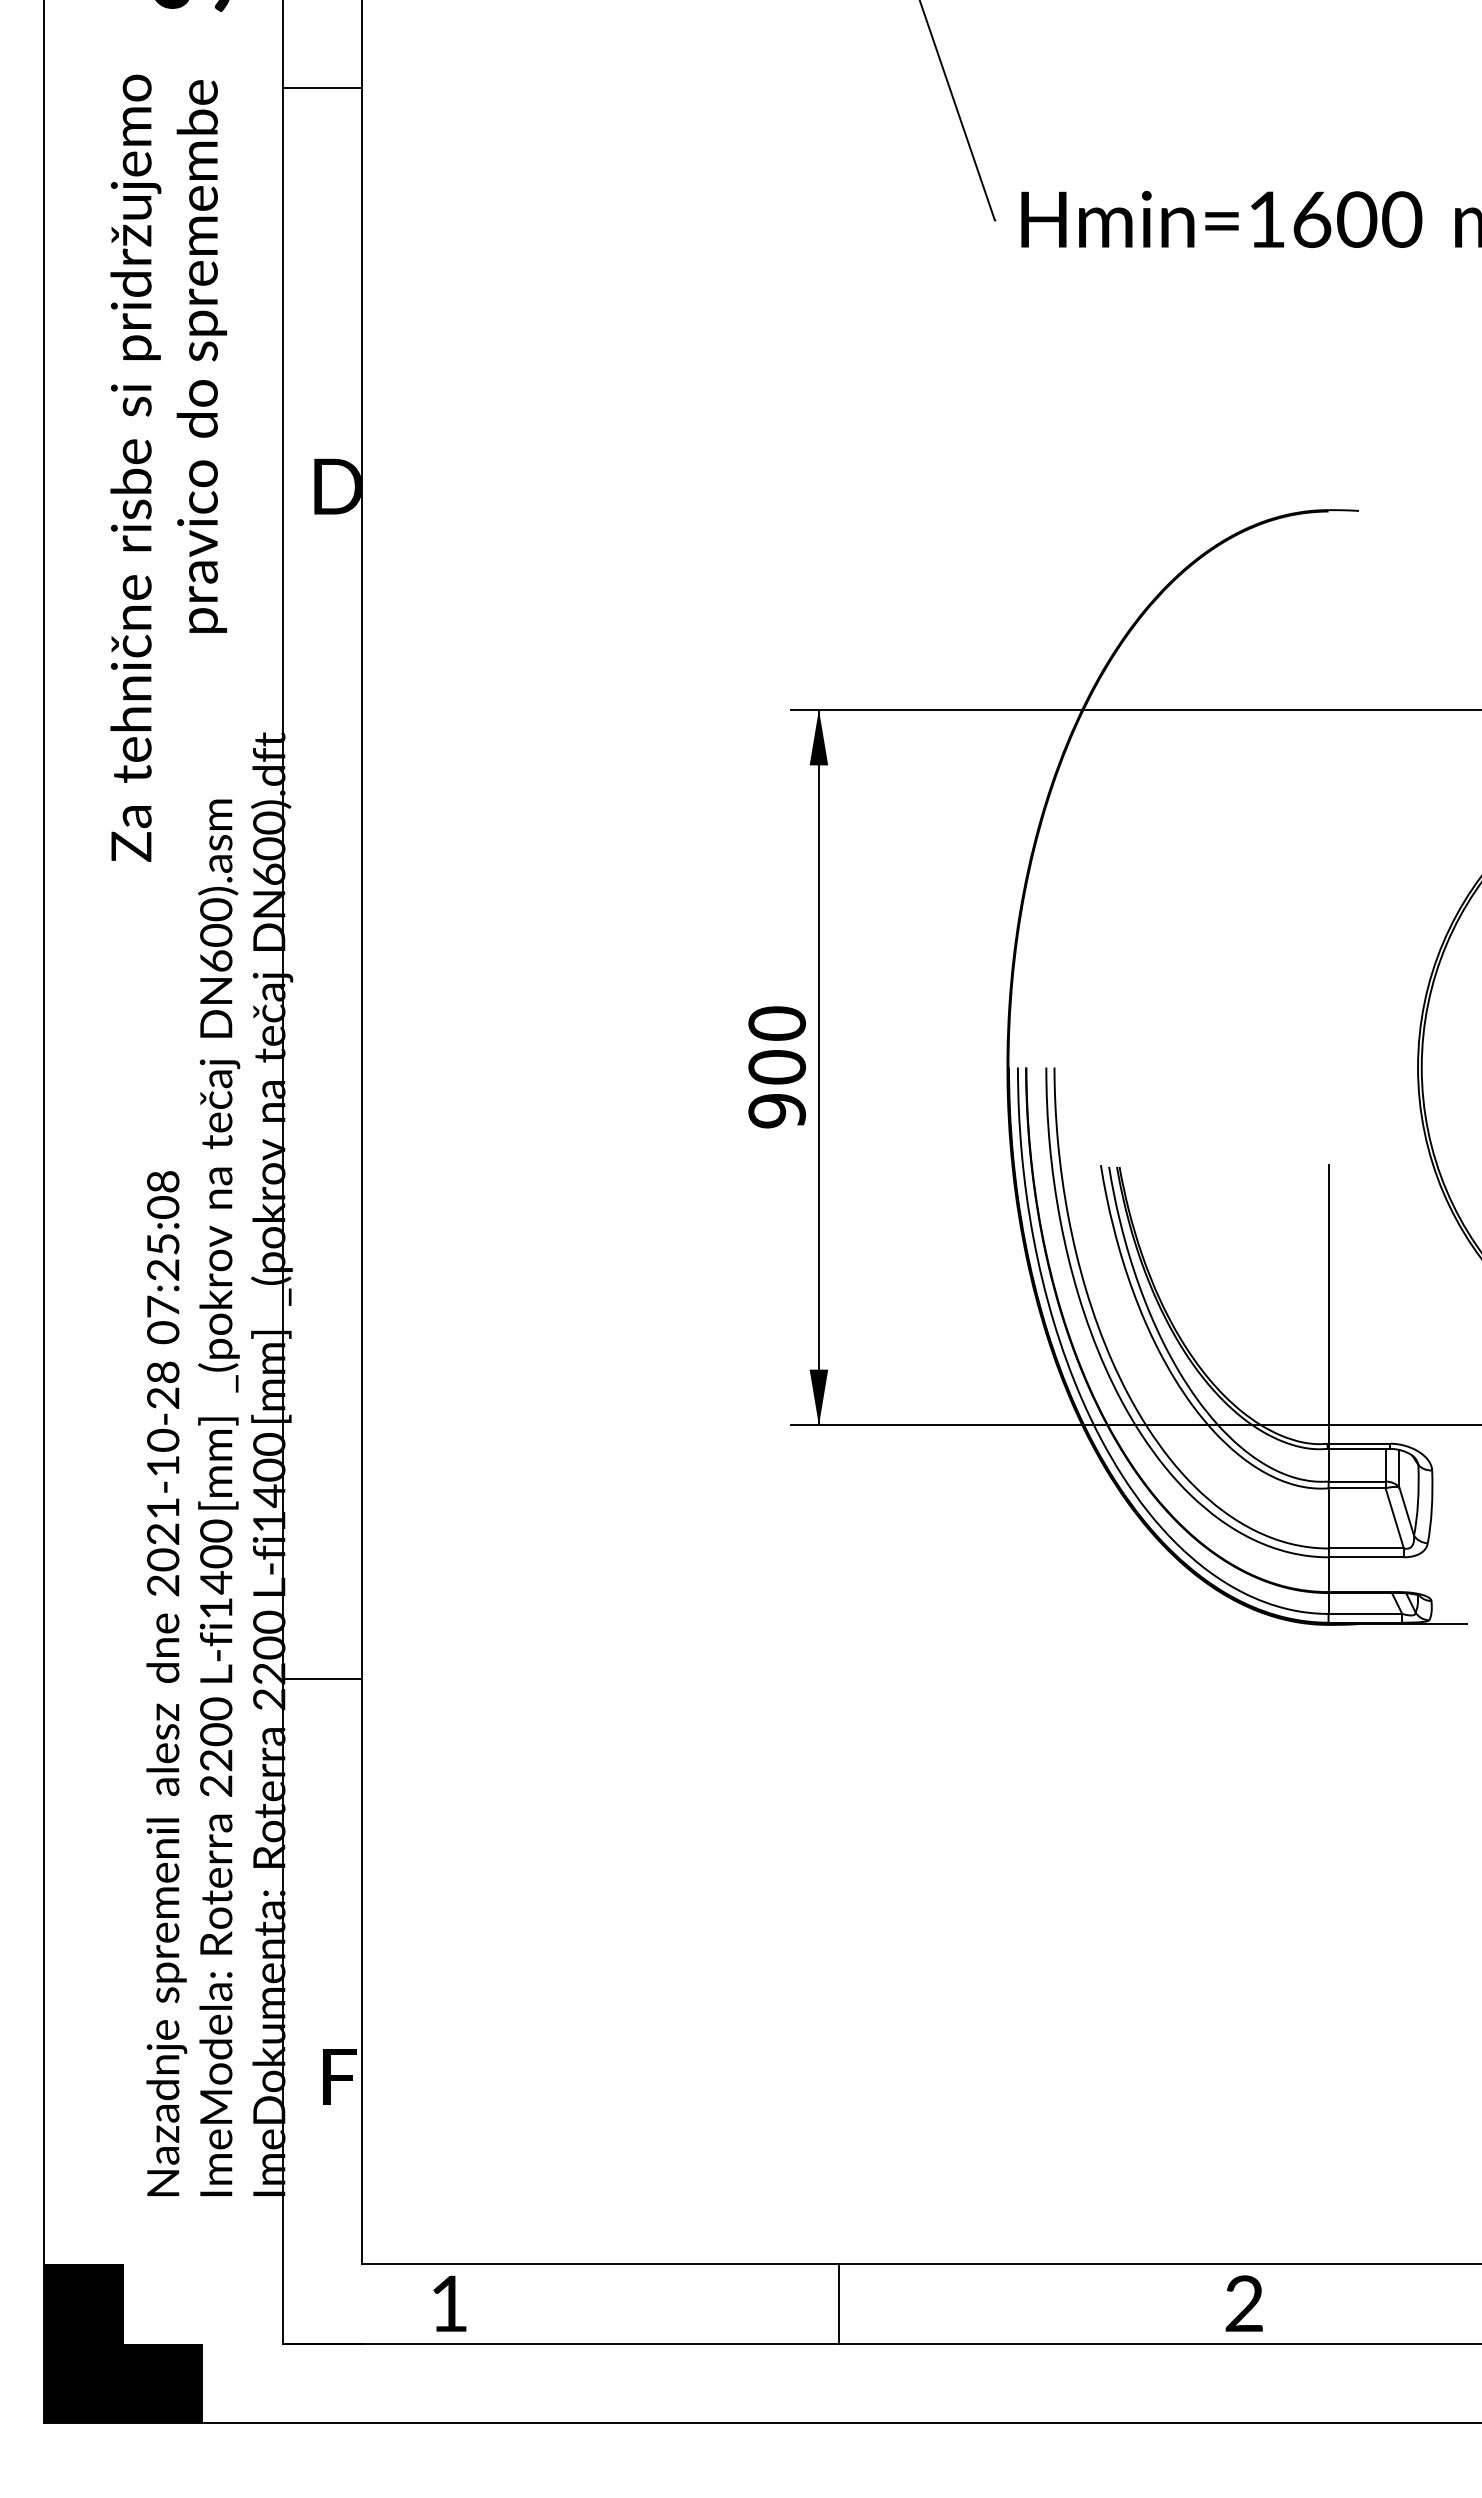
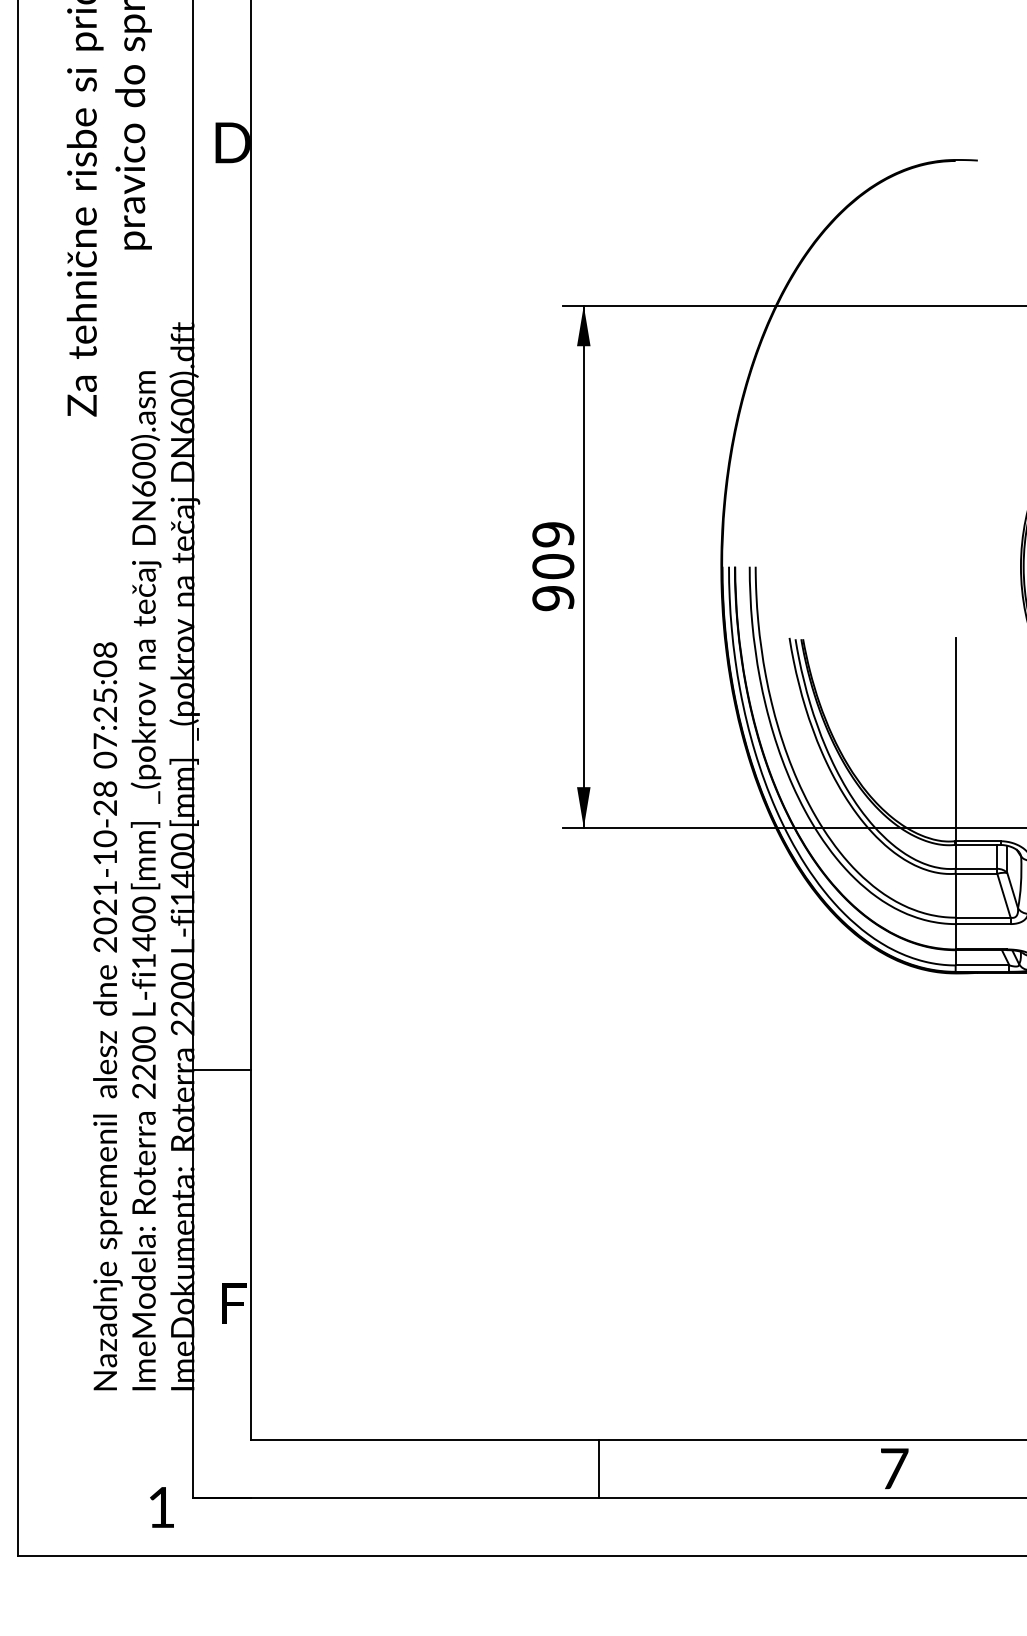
text: (776, 1023) -> (552, 534), 900 -> 909
line: (322, 1678) -> (221, 1070), moved
text: (449, 2303) -> (161, 1507), moved
text: (1244, 2303) -> (894, 1468), 2 -> 7
fill: (123, 2343) -> (76, 1497), removed

